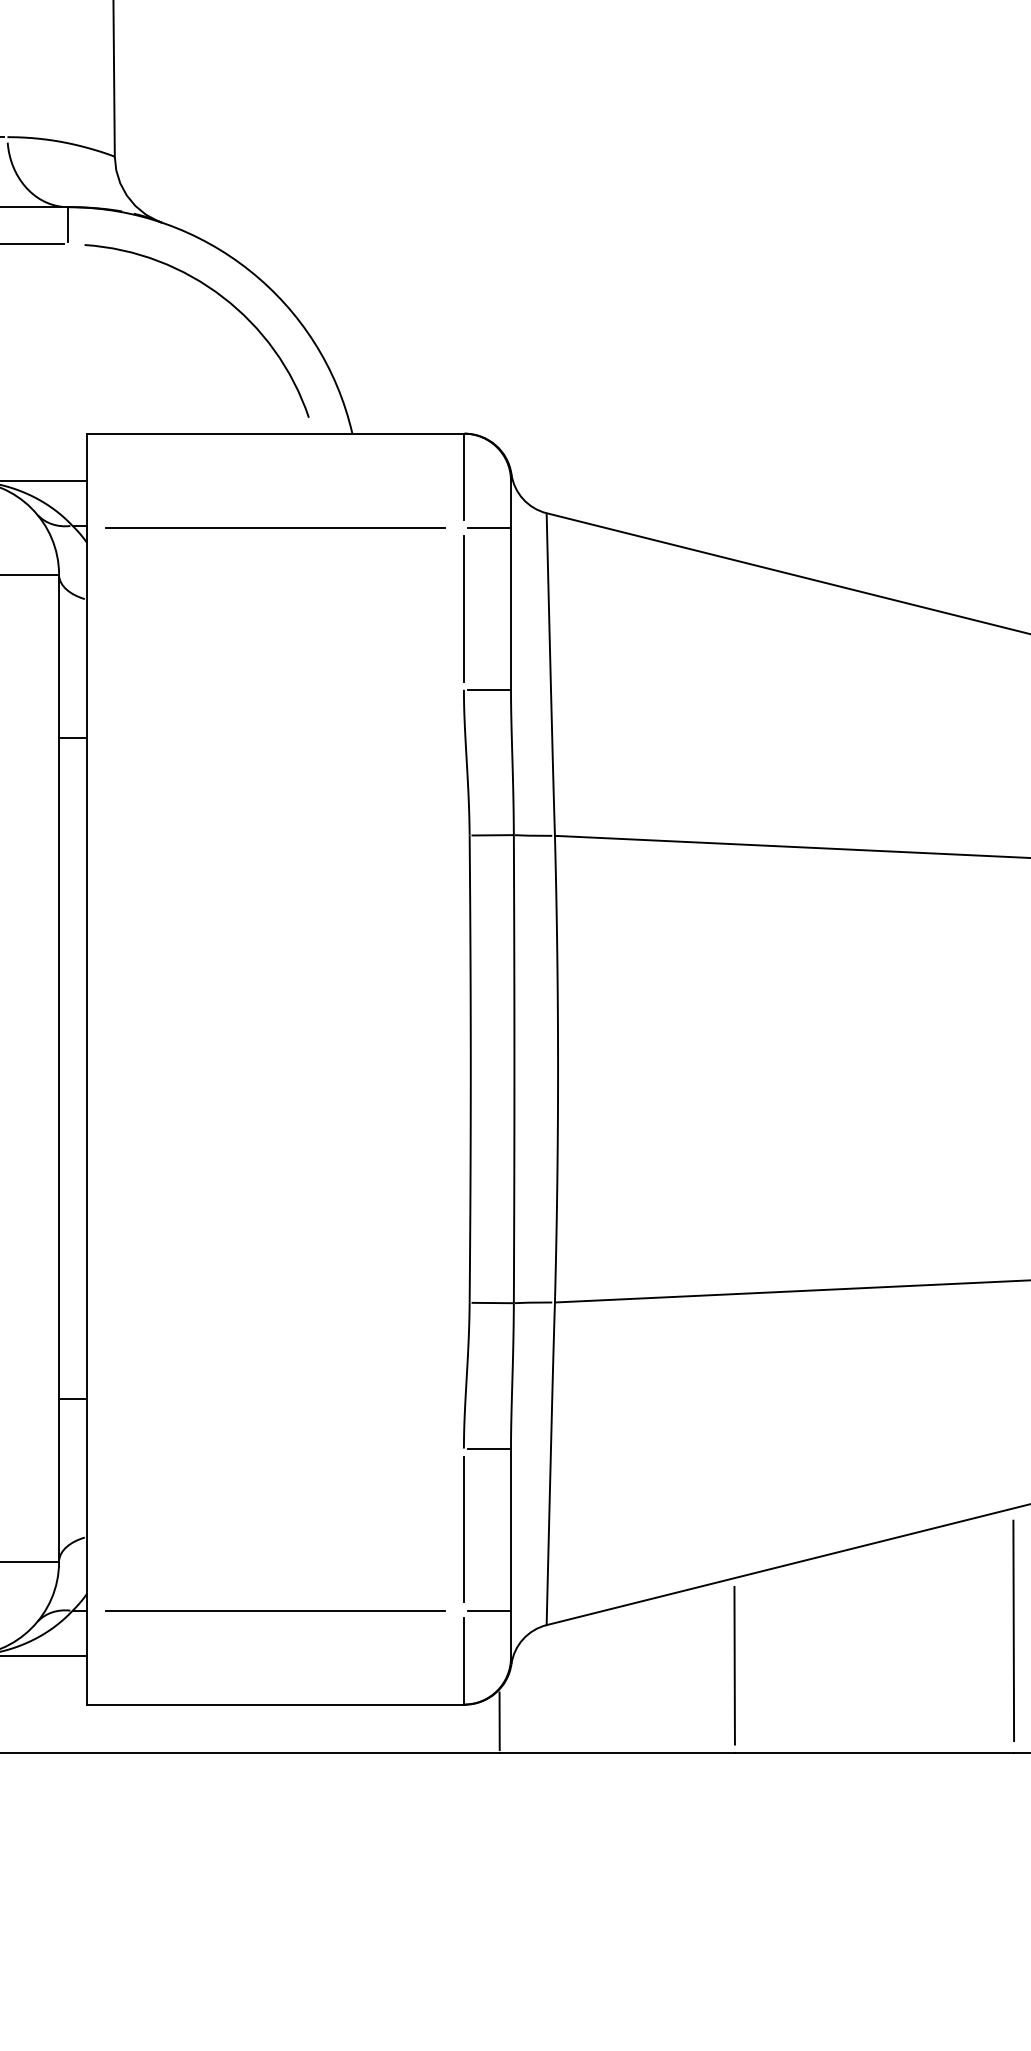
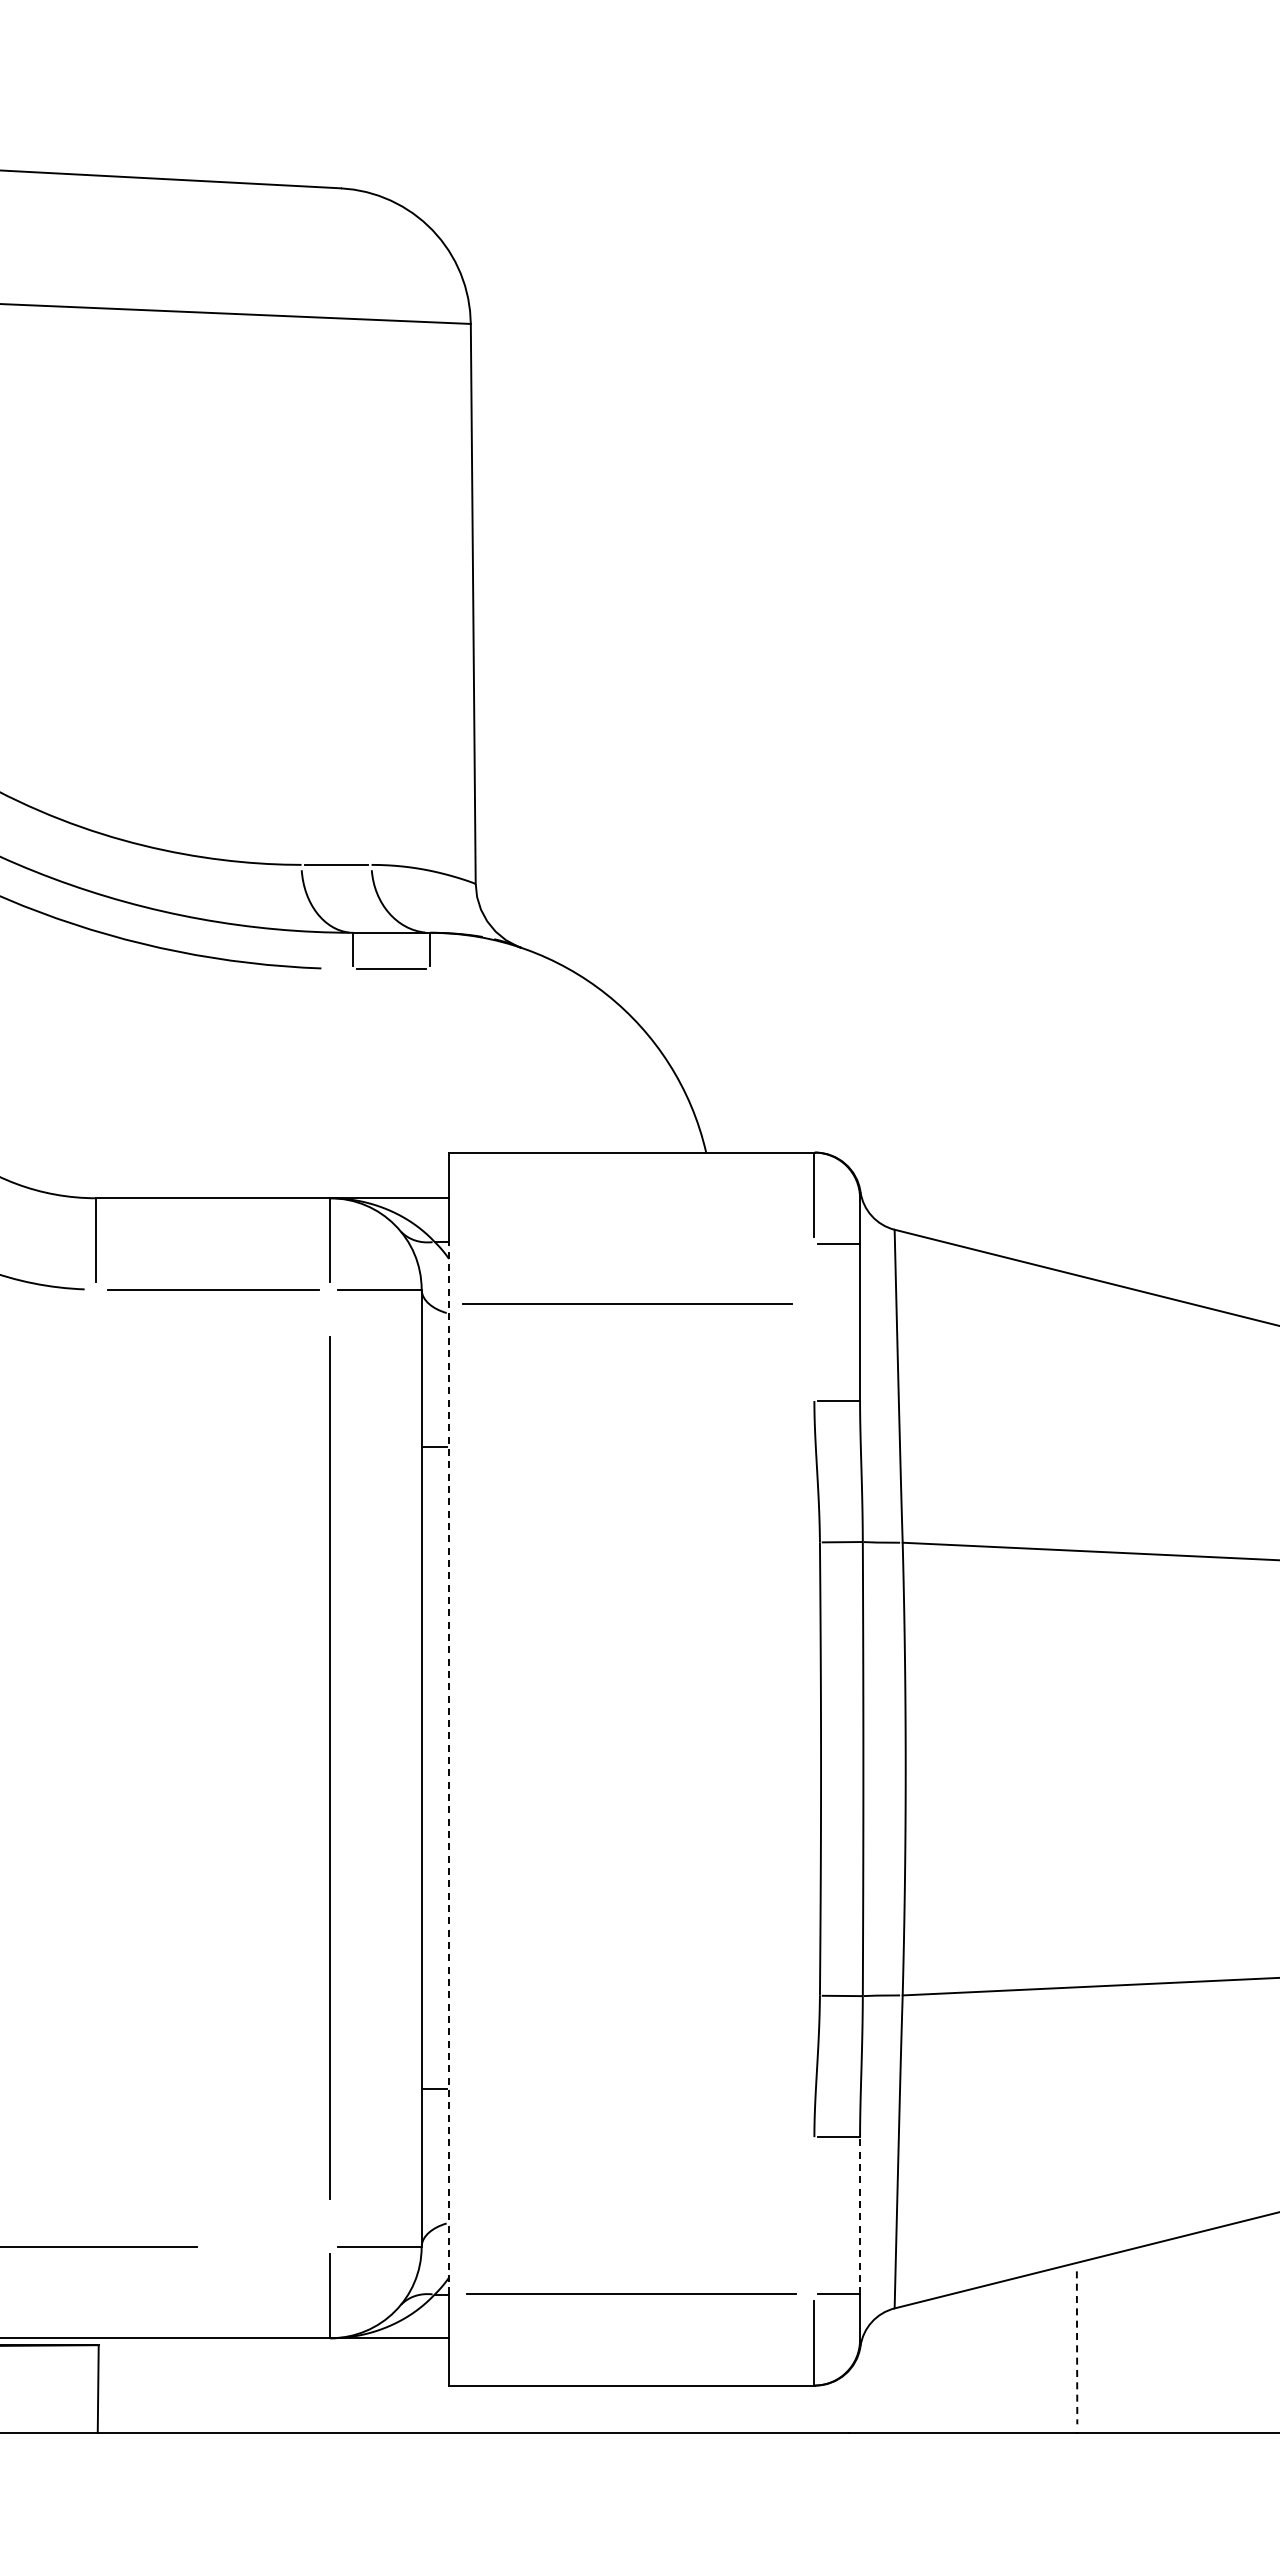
arc: (219, 296) -> (577, 1019), removed
line: (275, 527) -> (627, 1303), moved
line: (463, 608) -> (813, 1322), removed
line: (87, 1068) -> (449, 1768), solid -> dashed
line: (464, 1529) -> (814, 2215), removed
line: (511, 1529) -> (860, 2215), solid -> dashed
line: (735, 1666) -> (1077, 2348), solid -> dashed
line: (499, 1721) -> (848, 2401), removed

